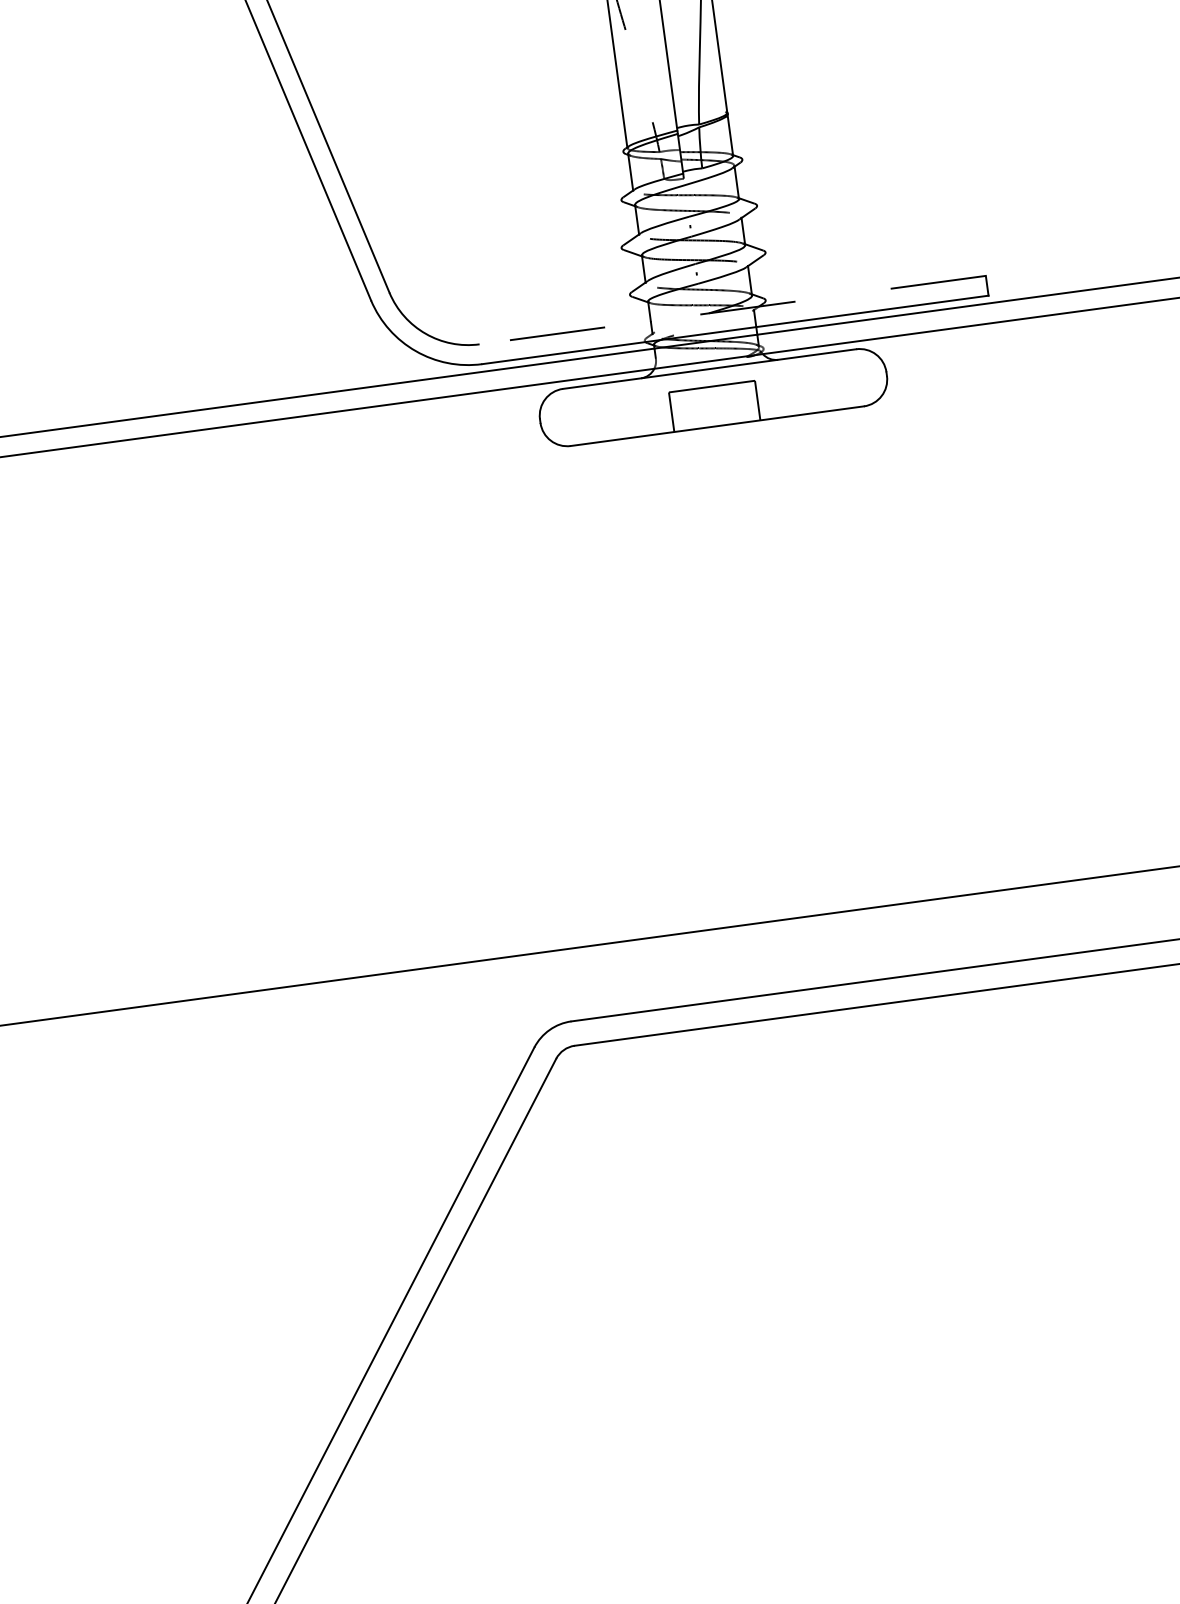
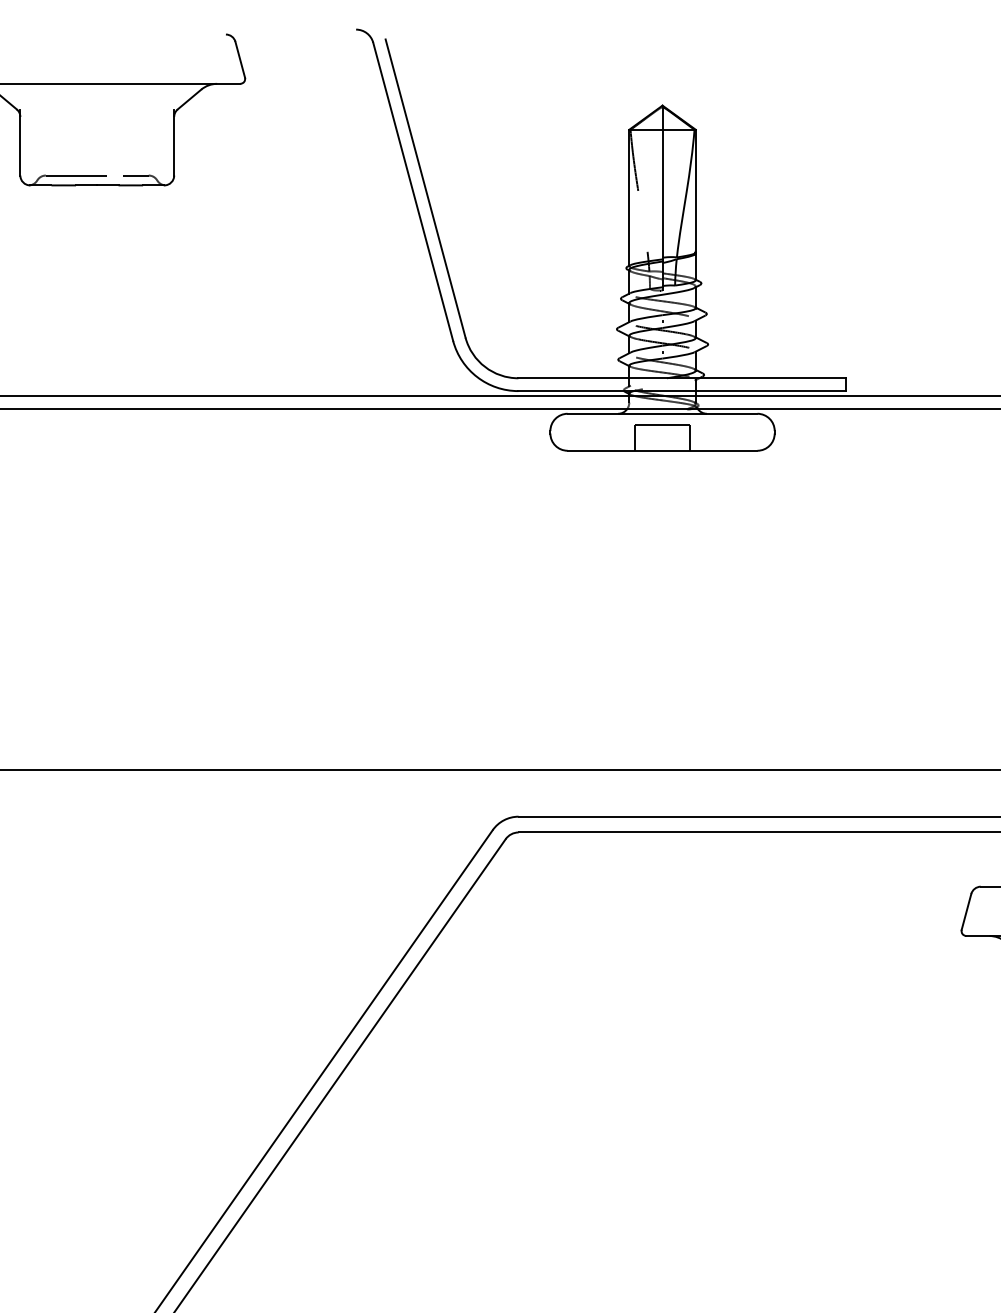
line: (733, 310) -> (682, 378), dashed -> solid

